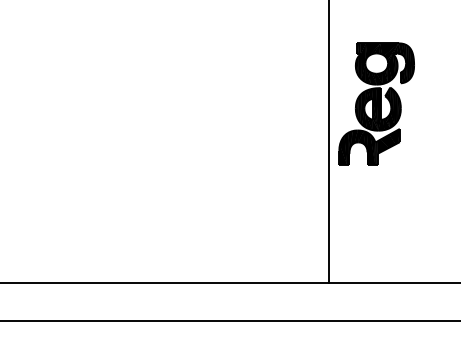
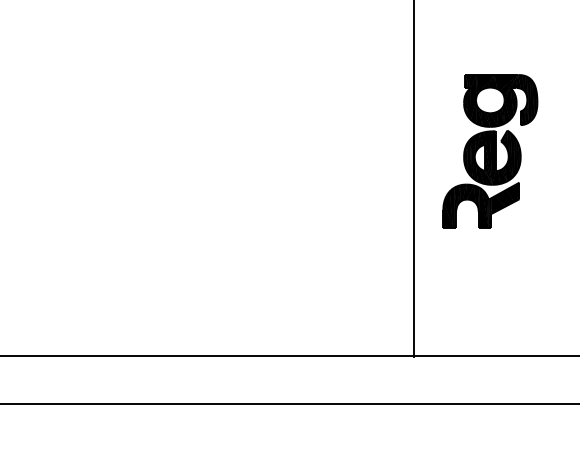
part: (376, 103) -> (490, 150), moved

